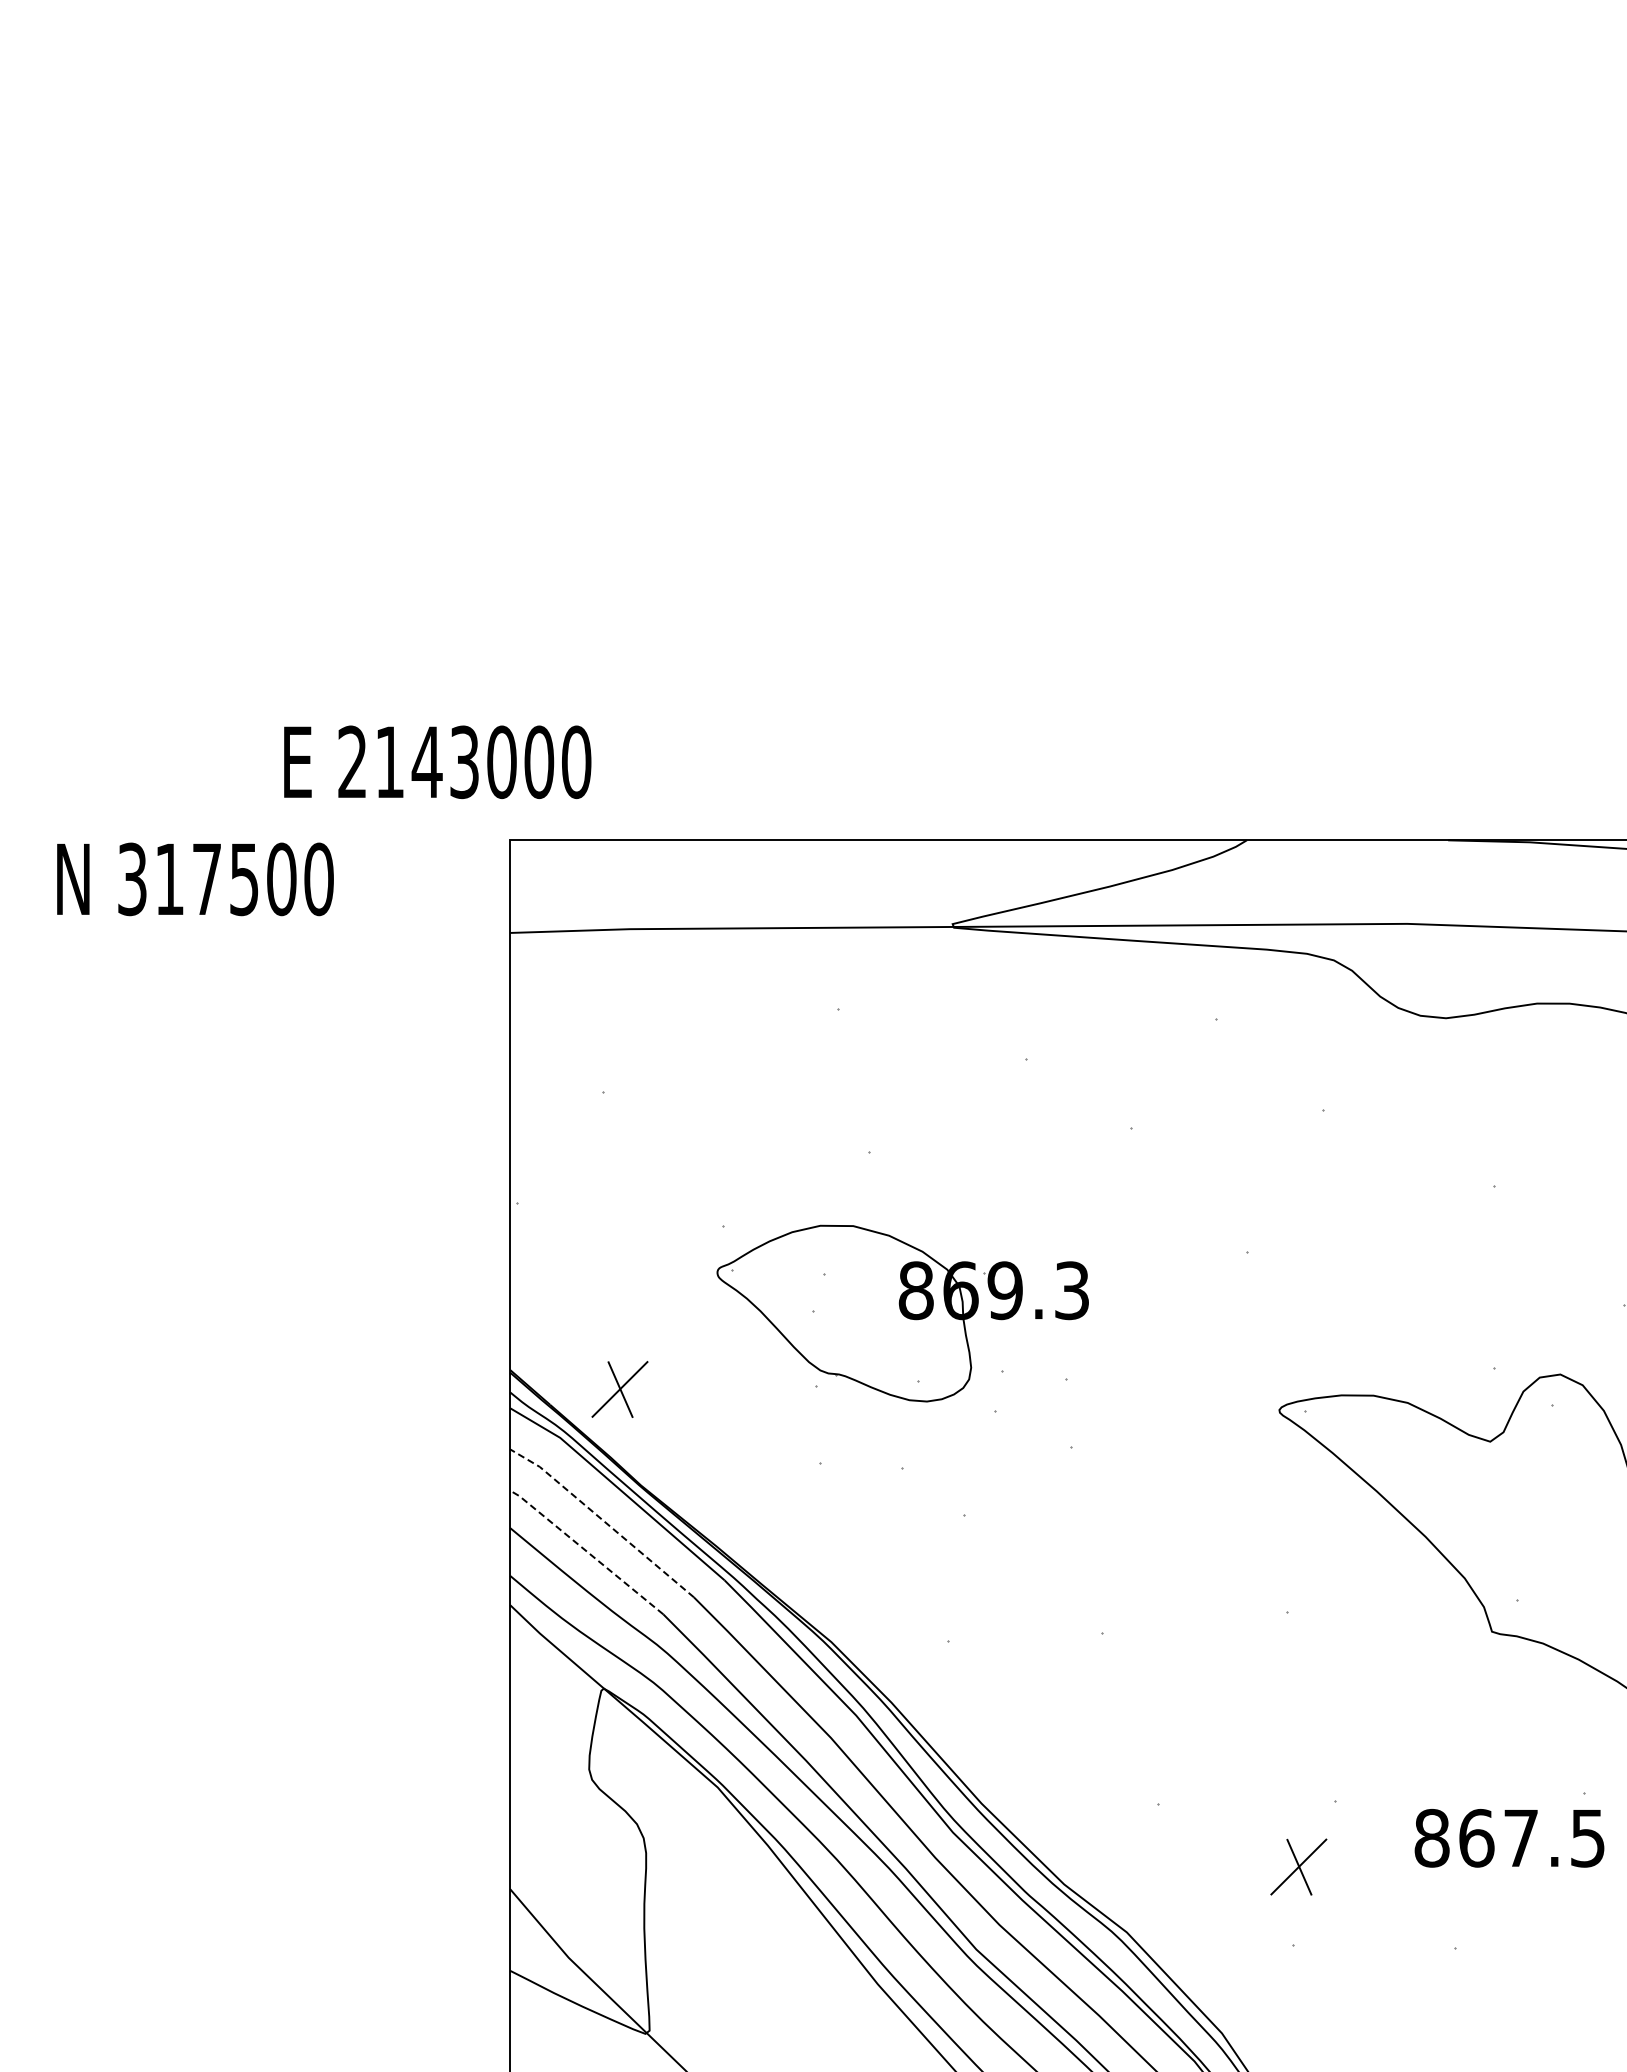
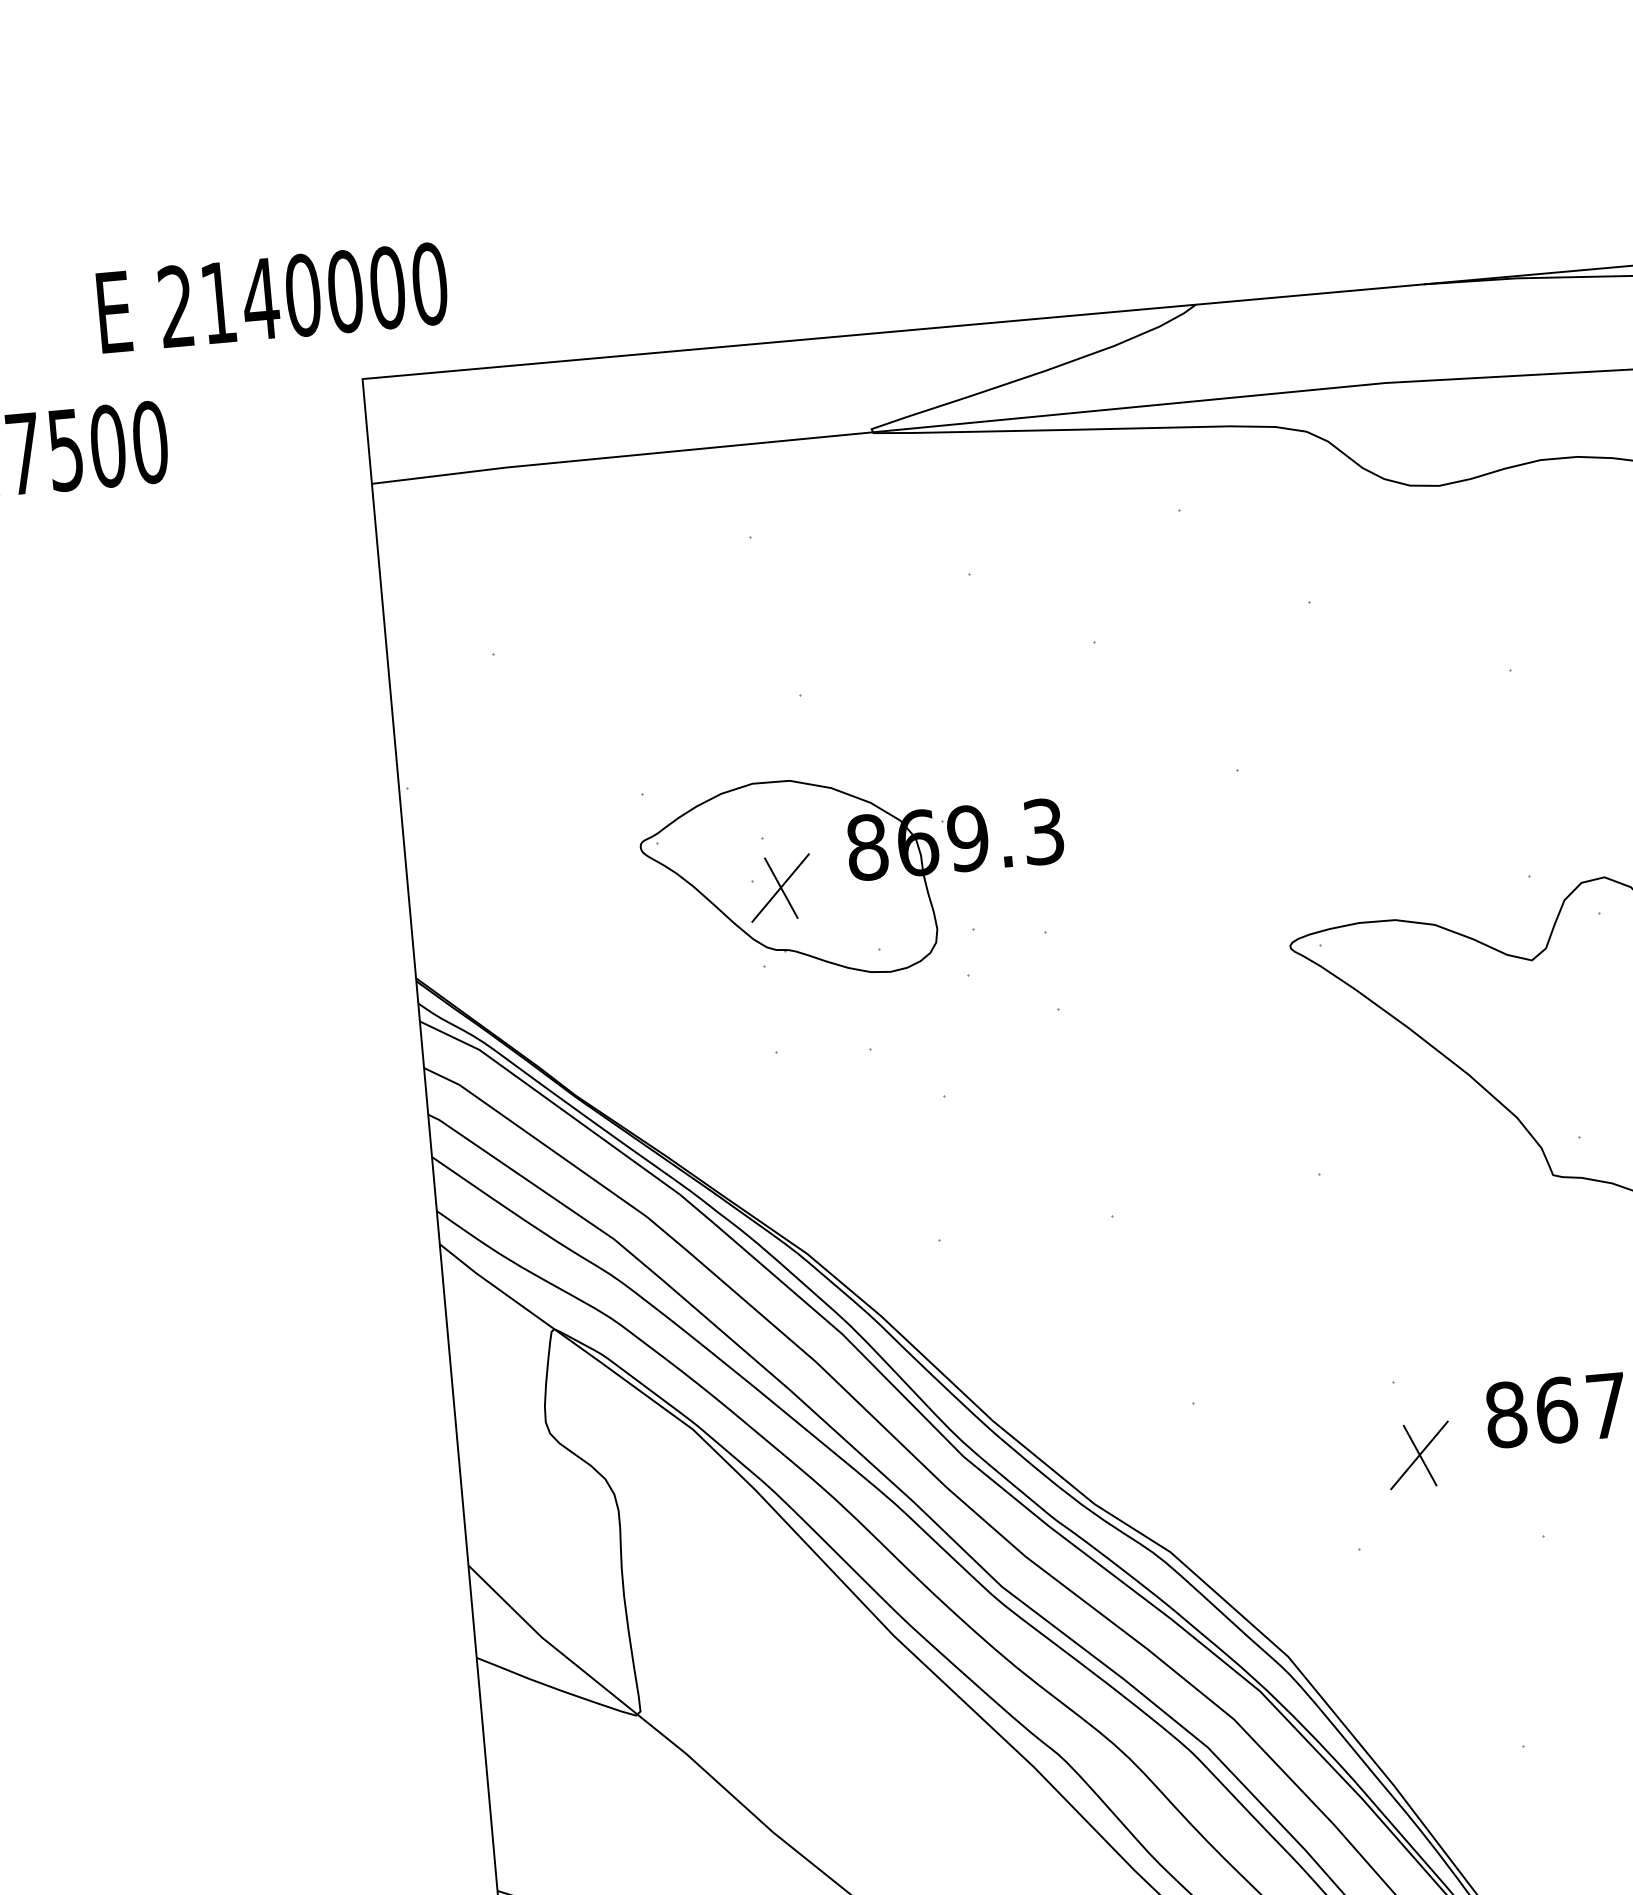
text: (464, 762) -> (303, 295), 2143000 -> 2140000
part: (619, 1389) -> (780, 888), moved
line: (603, 1520) -> (536, 1139), dashed -> solid
line: (586, 1551) -> (520, 1175), dashed -> solid
part: (1298, 1866) -> (1419, 1454), moved

